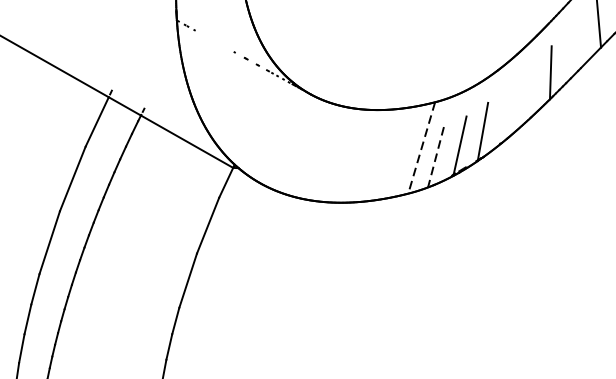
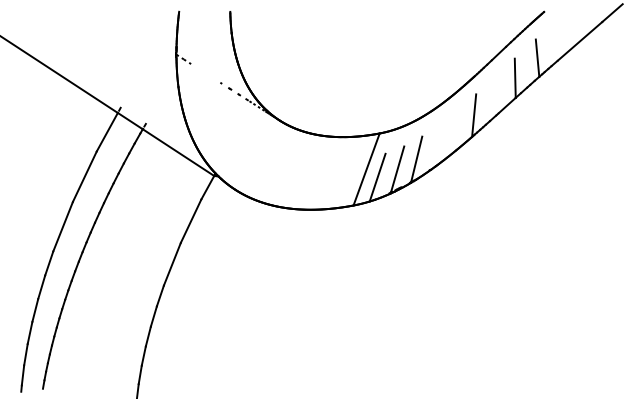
line: (421, 147) -> (366, 169), dashed -> solid
line: (435, 158) -> (377, 178), dashed -> solid

